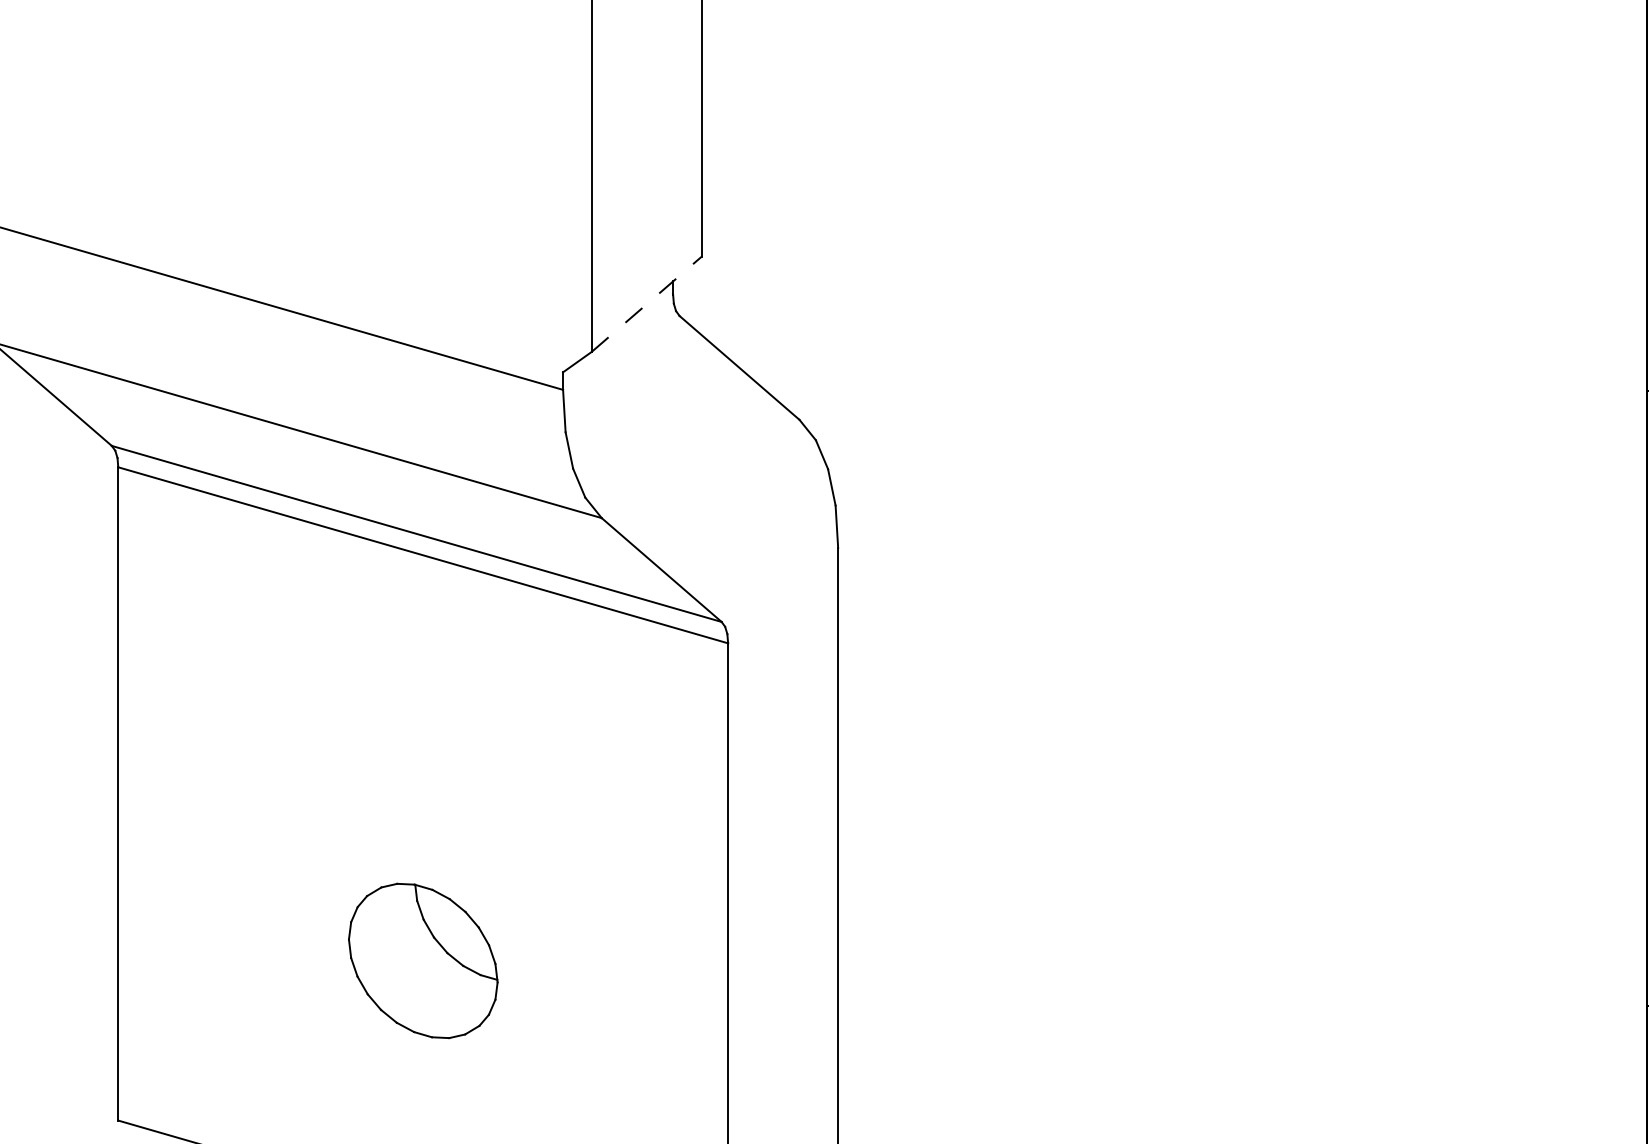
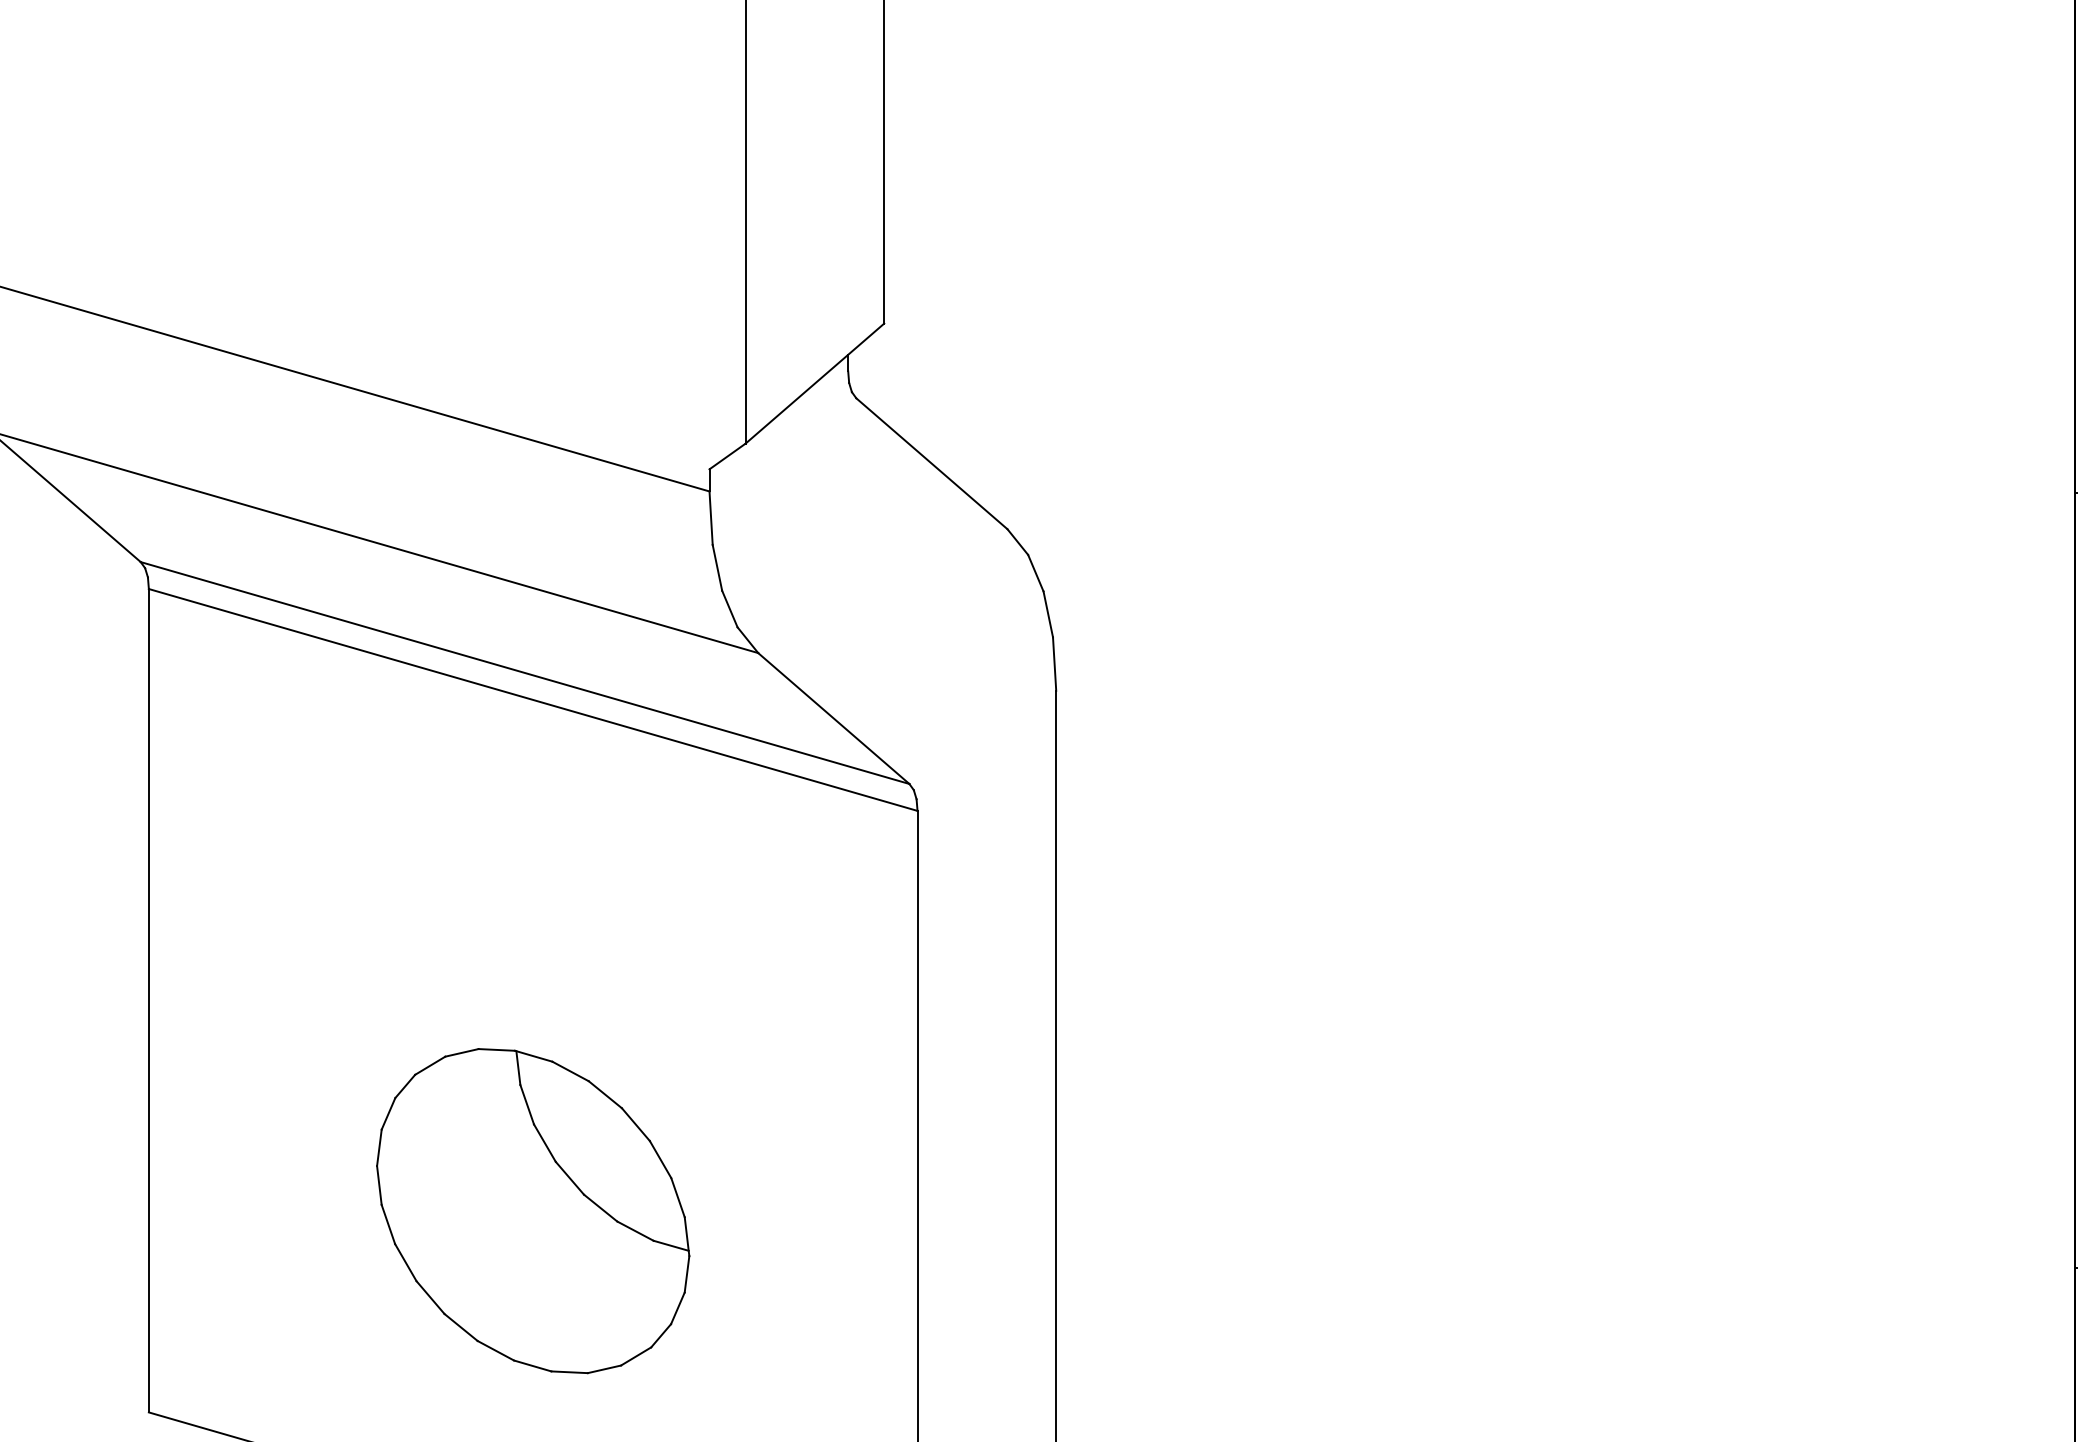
line: (646, 304) -> (814, 383), dashed -> solid
part: (423, 961) -> (533, 1211), size x1.67

